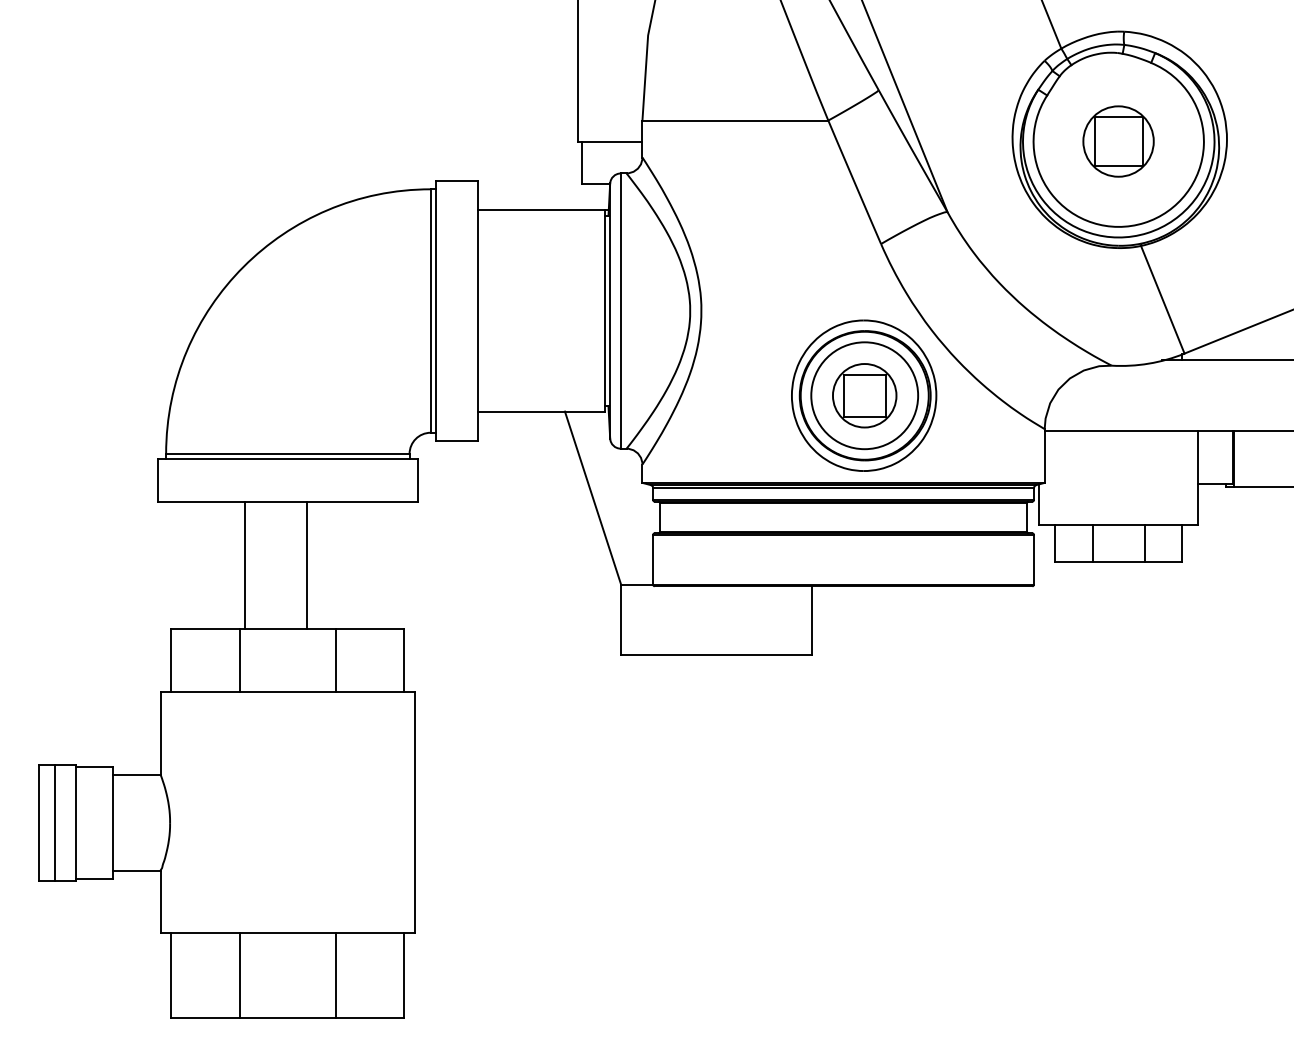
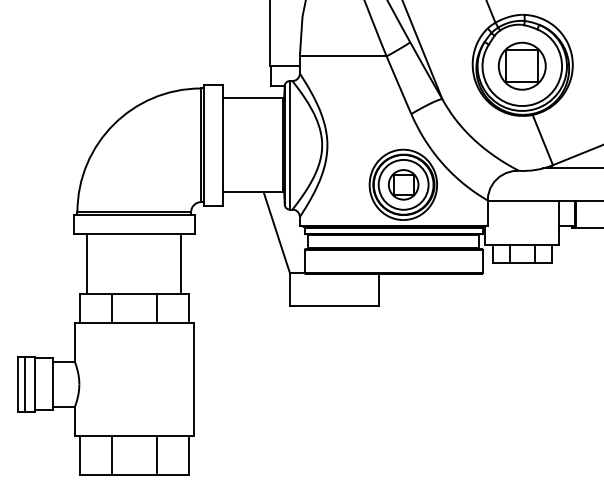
part: (1117, 140) -> (521, 65), size x1.43
line: (245, 564) -> (87, 263), moved
line: (307, 564) -> (181, 263), moved

